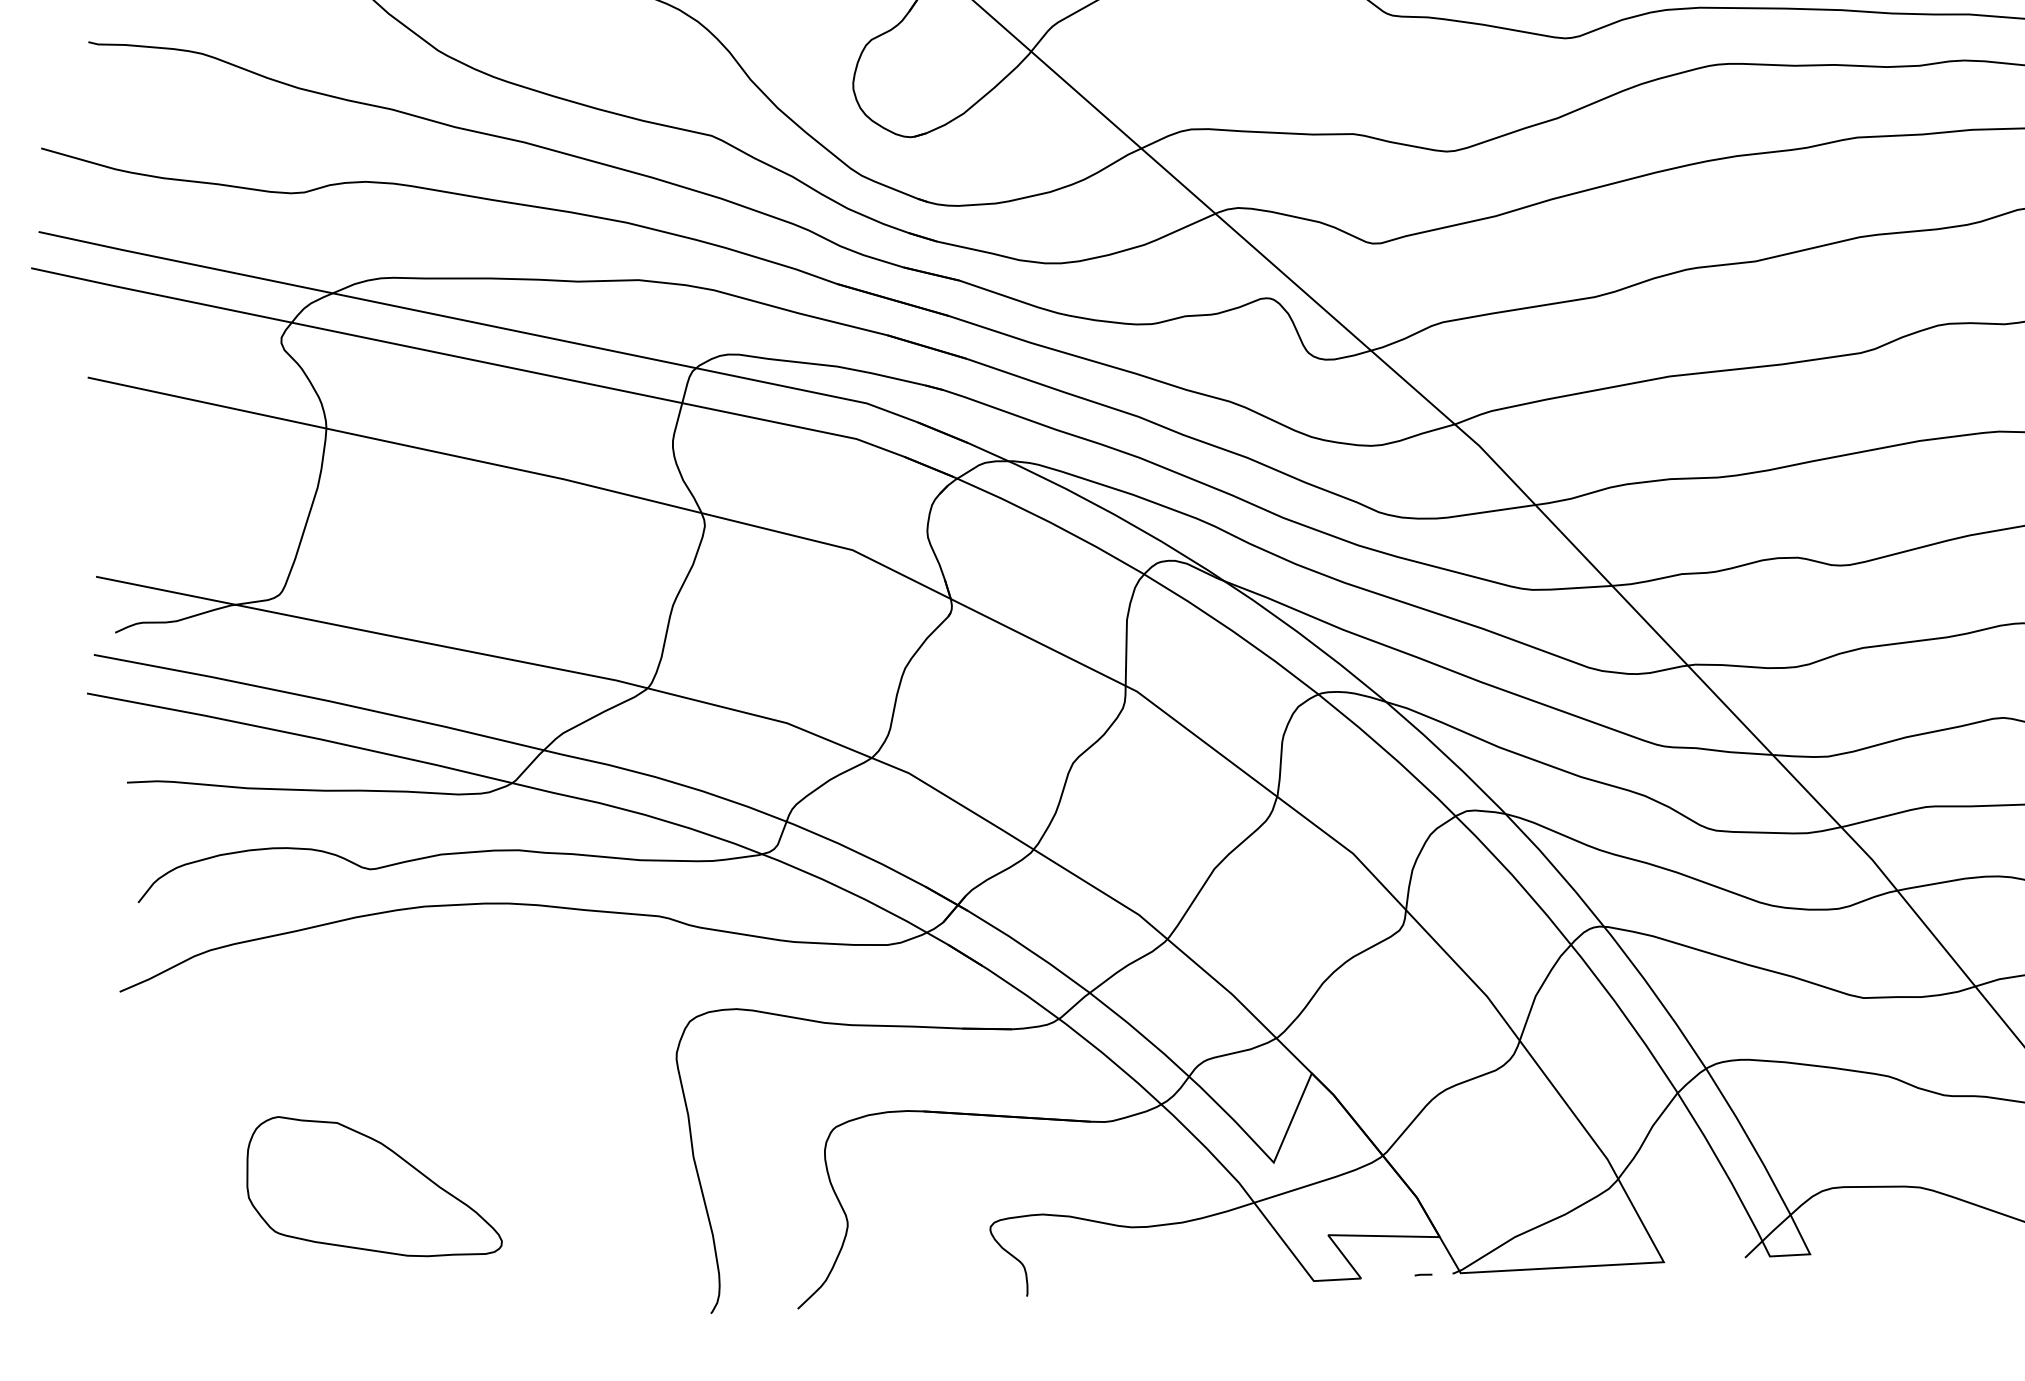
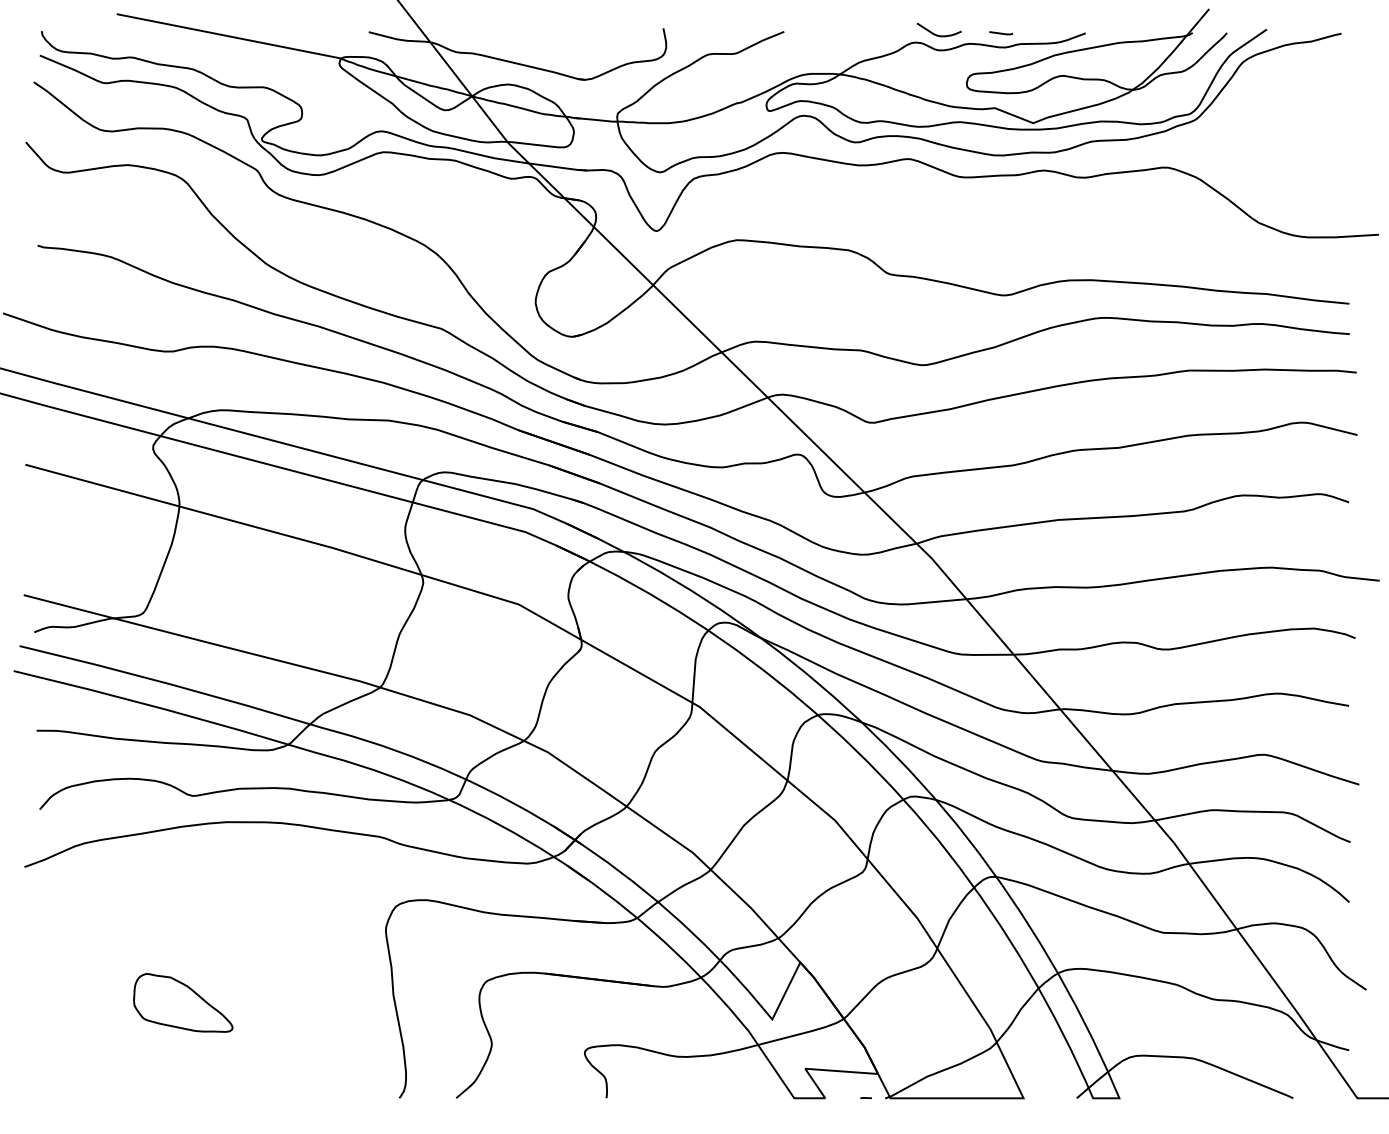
part: (373, 1185) -> (183, 1002), size x0.6

